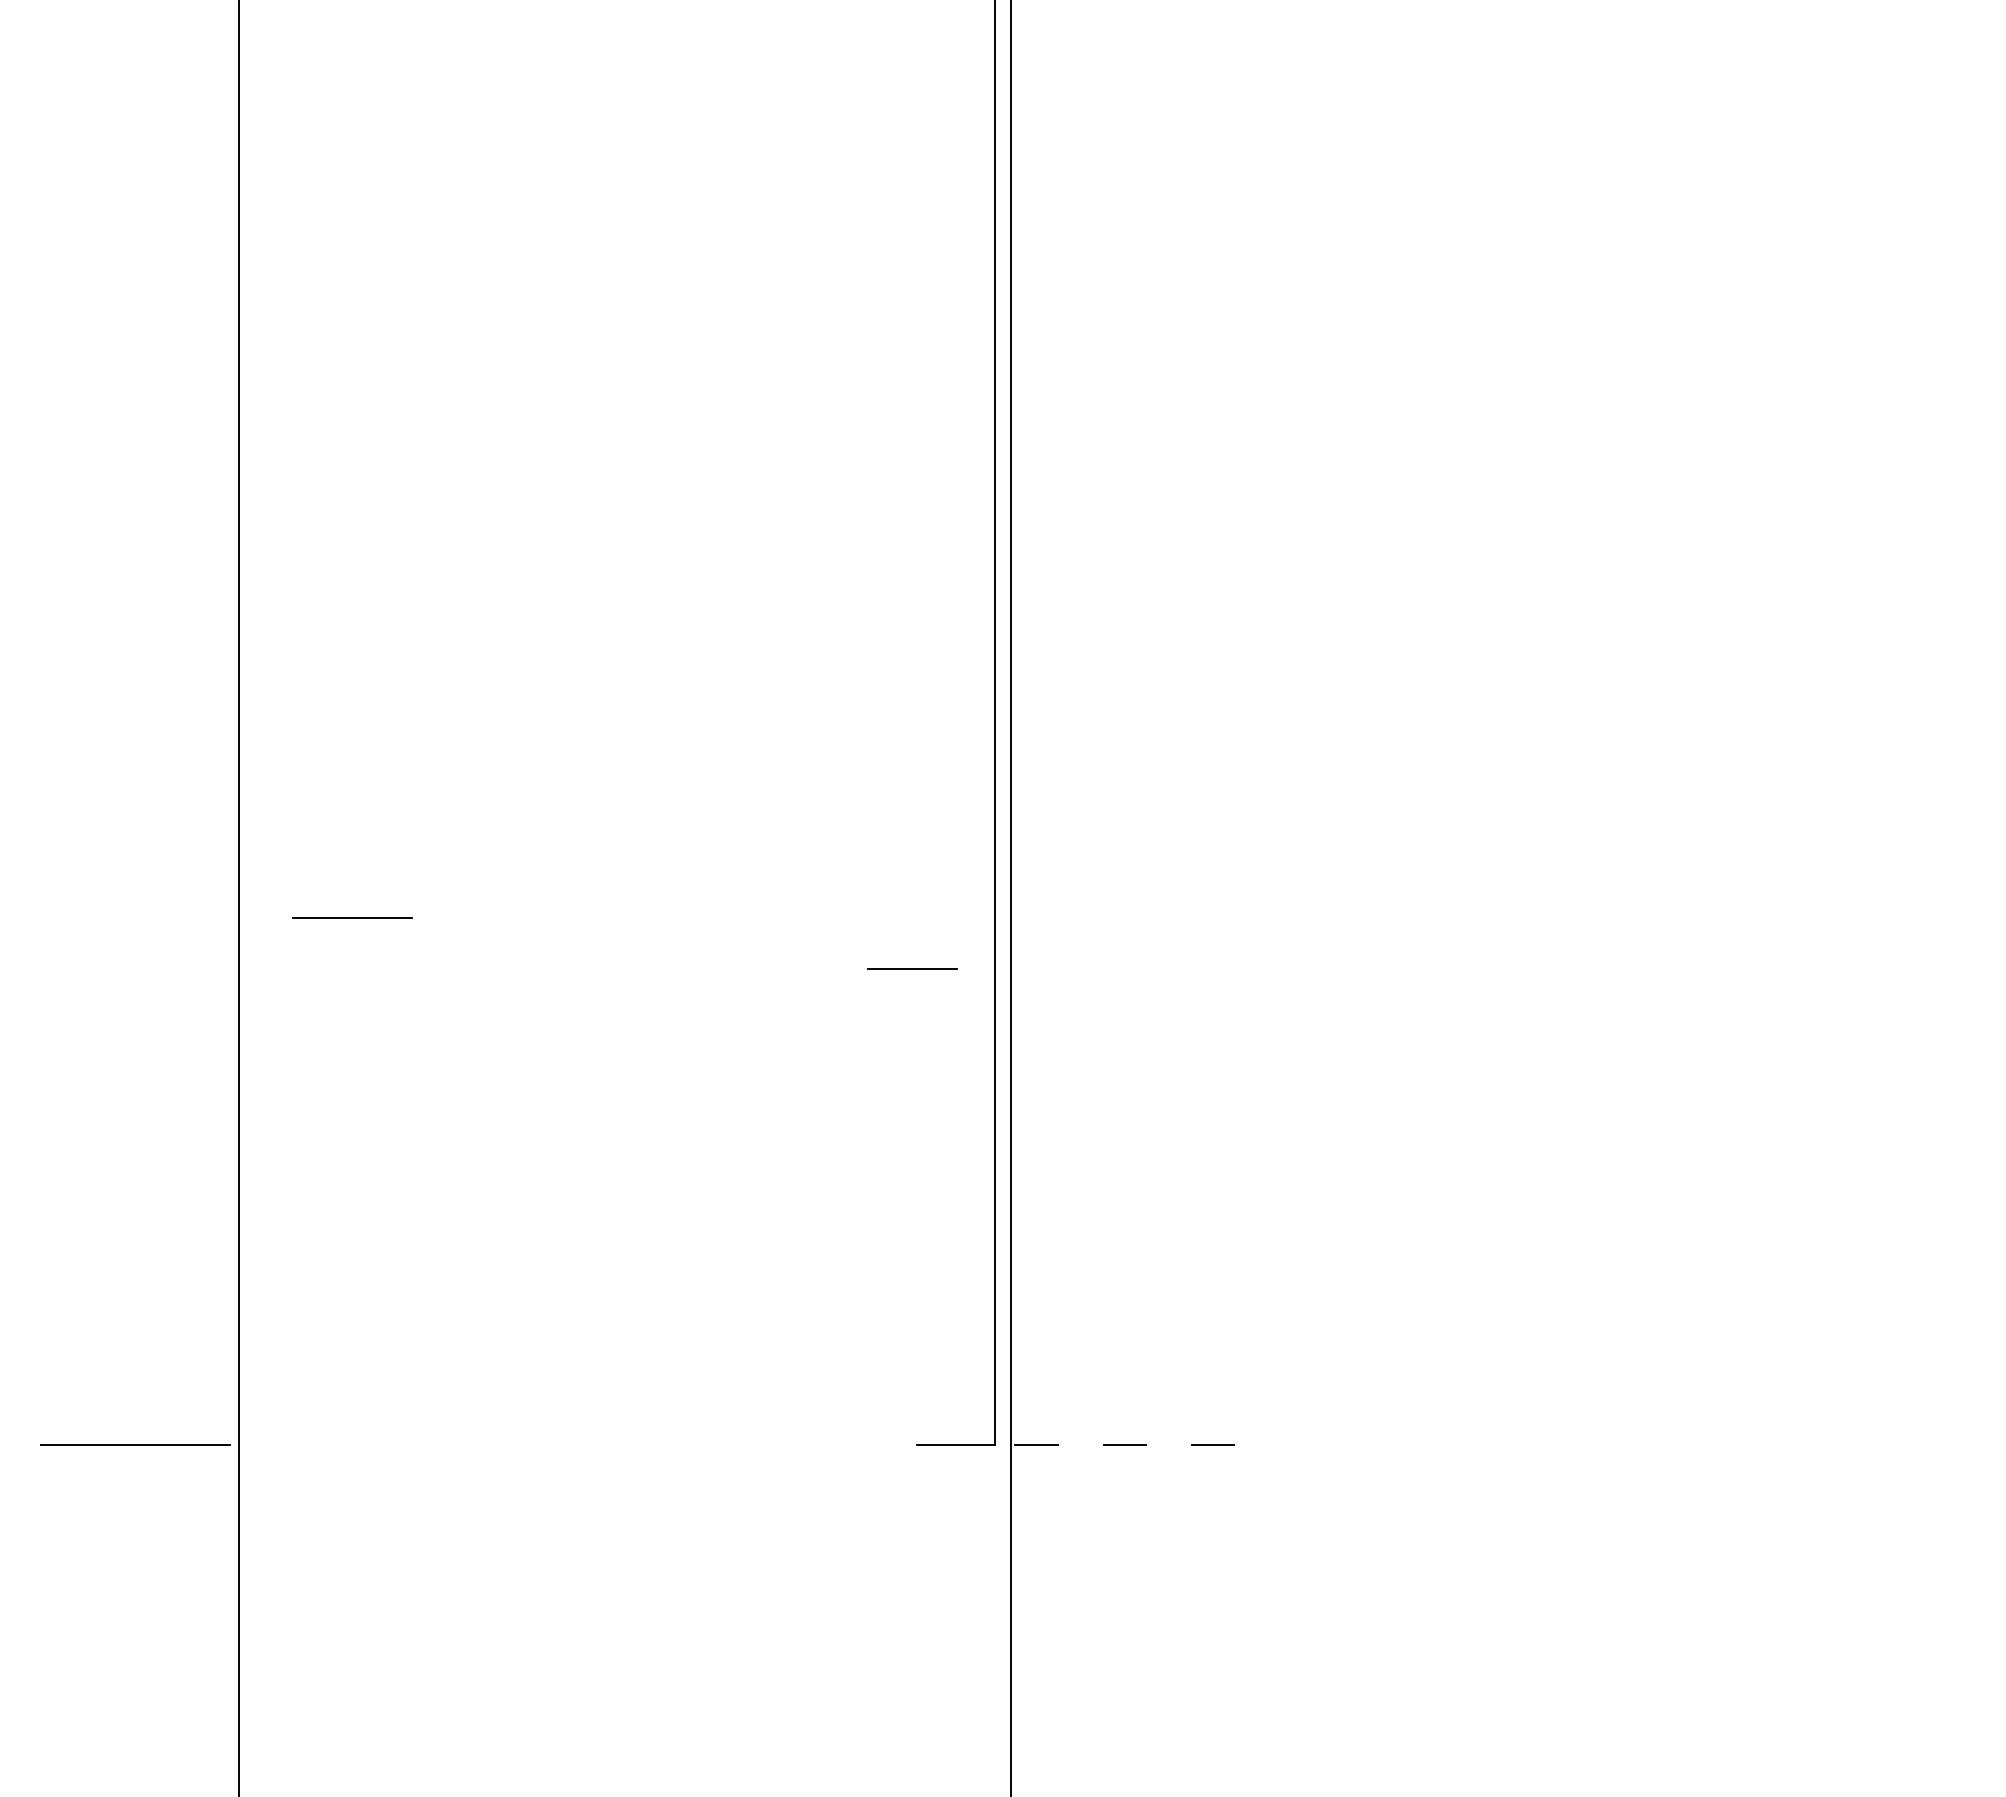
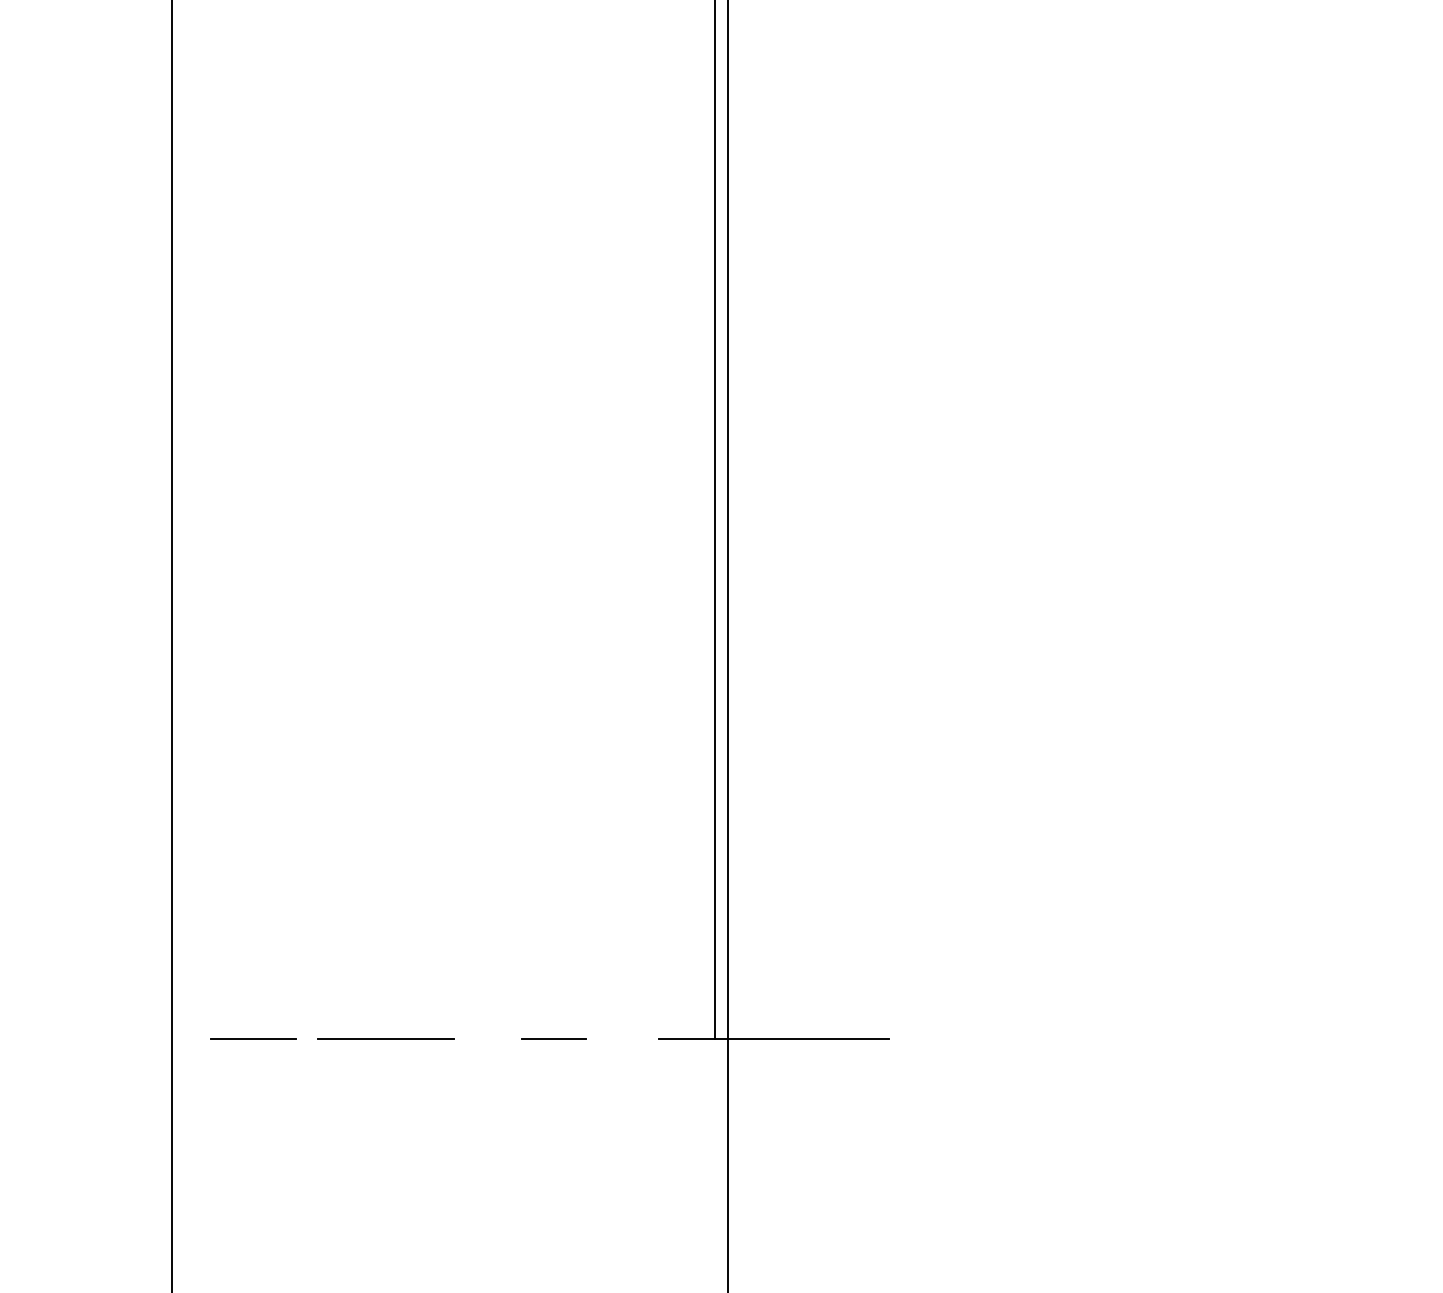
line: (352, 916) -> (253, 1038), moved
line: (911, 968) -> (553, 1038), moved
line: (134, 1443) -> (385, 1038), moved
line: (1115, 1444) -> (802, 1039), dashed -> solid

